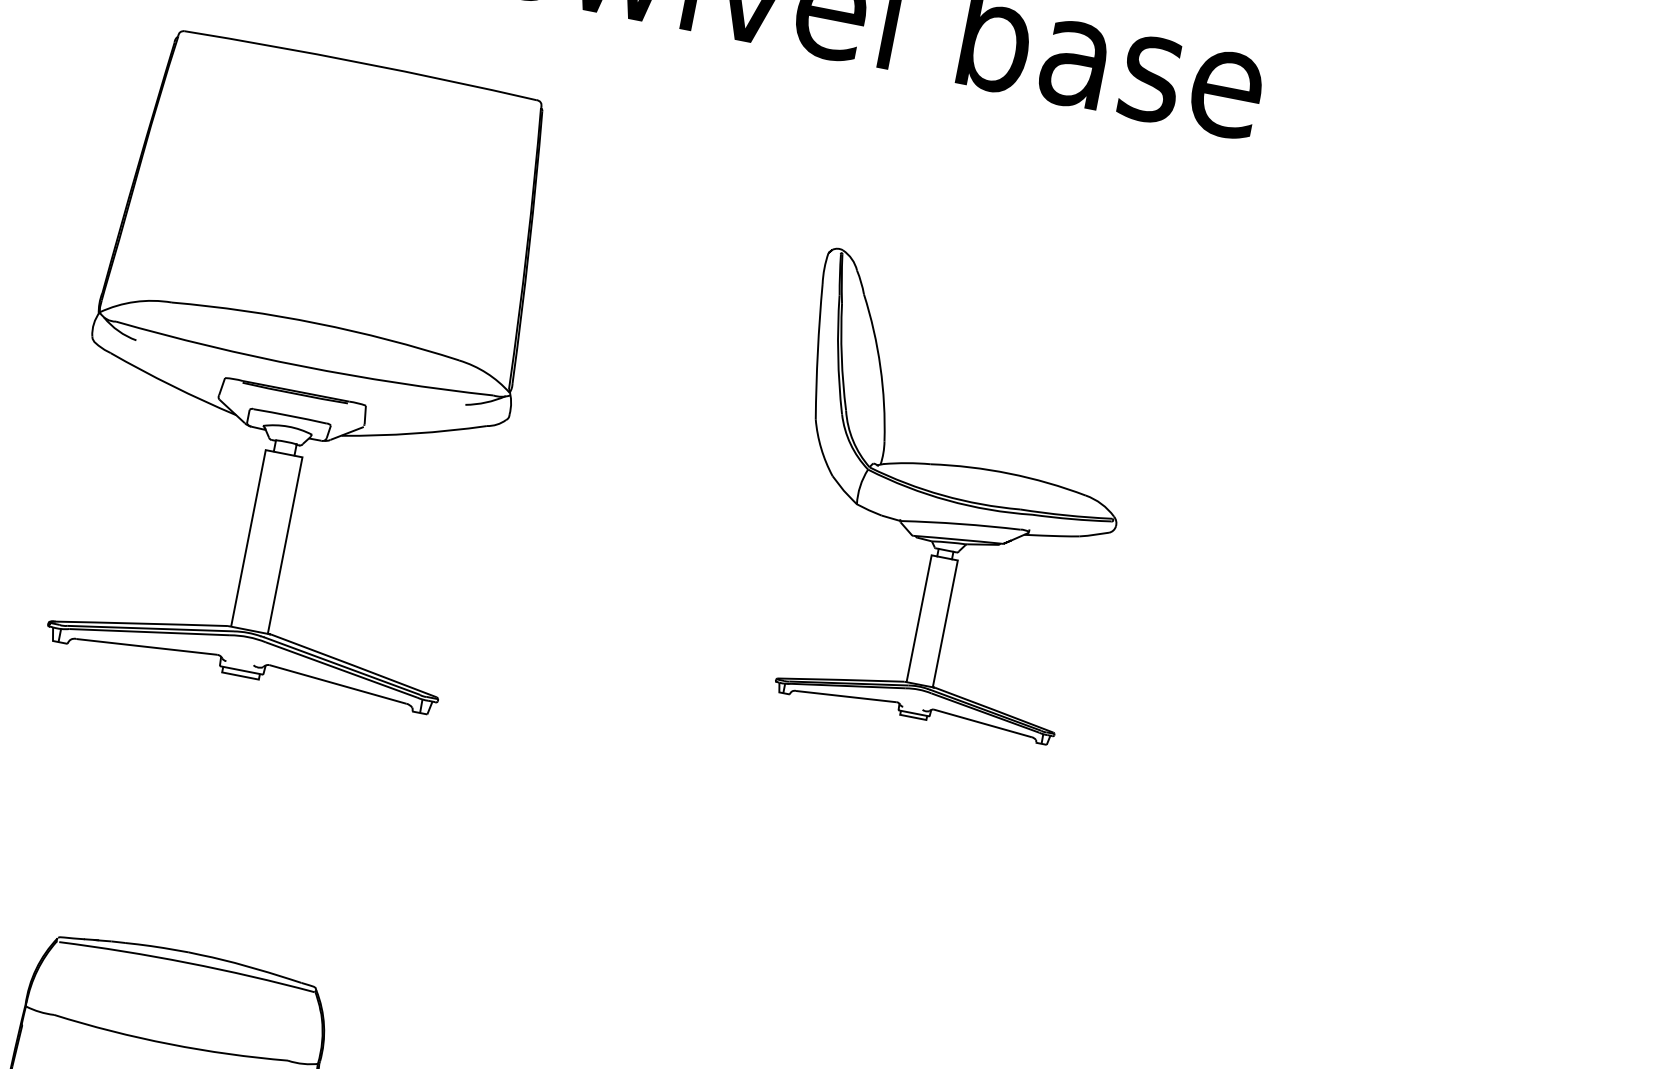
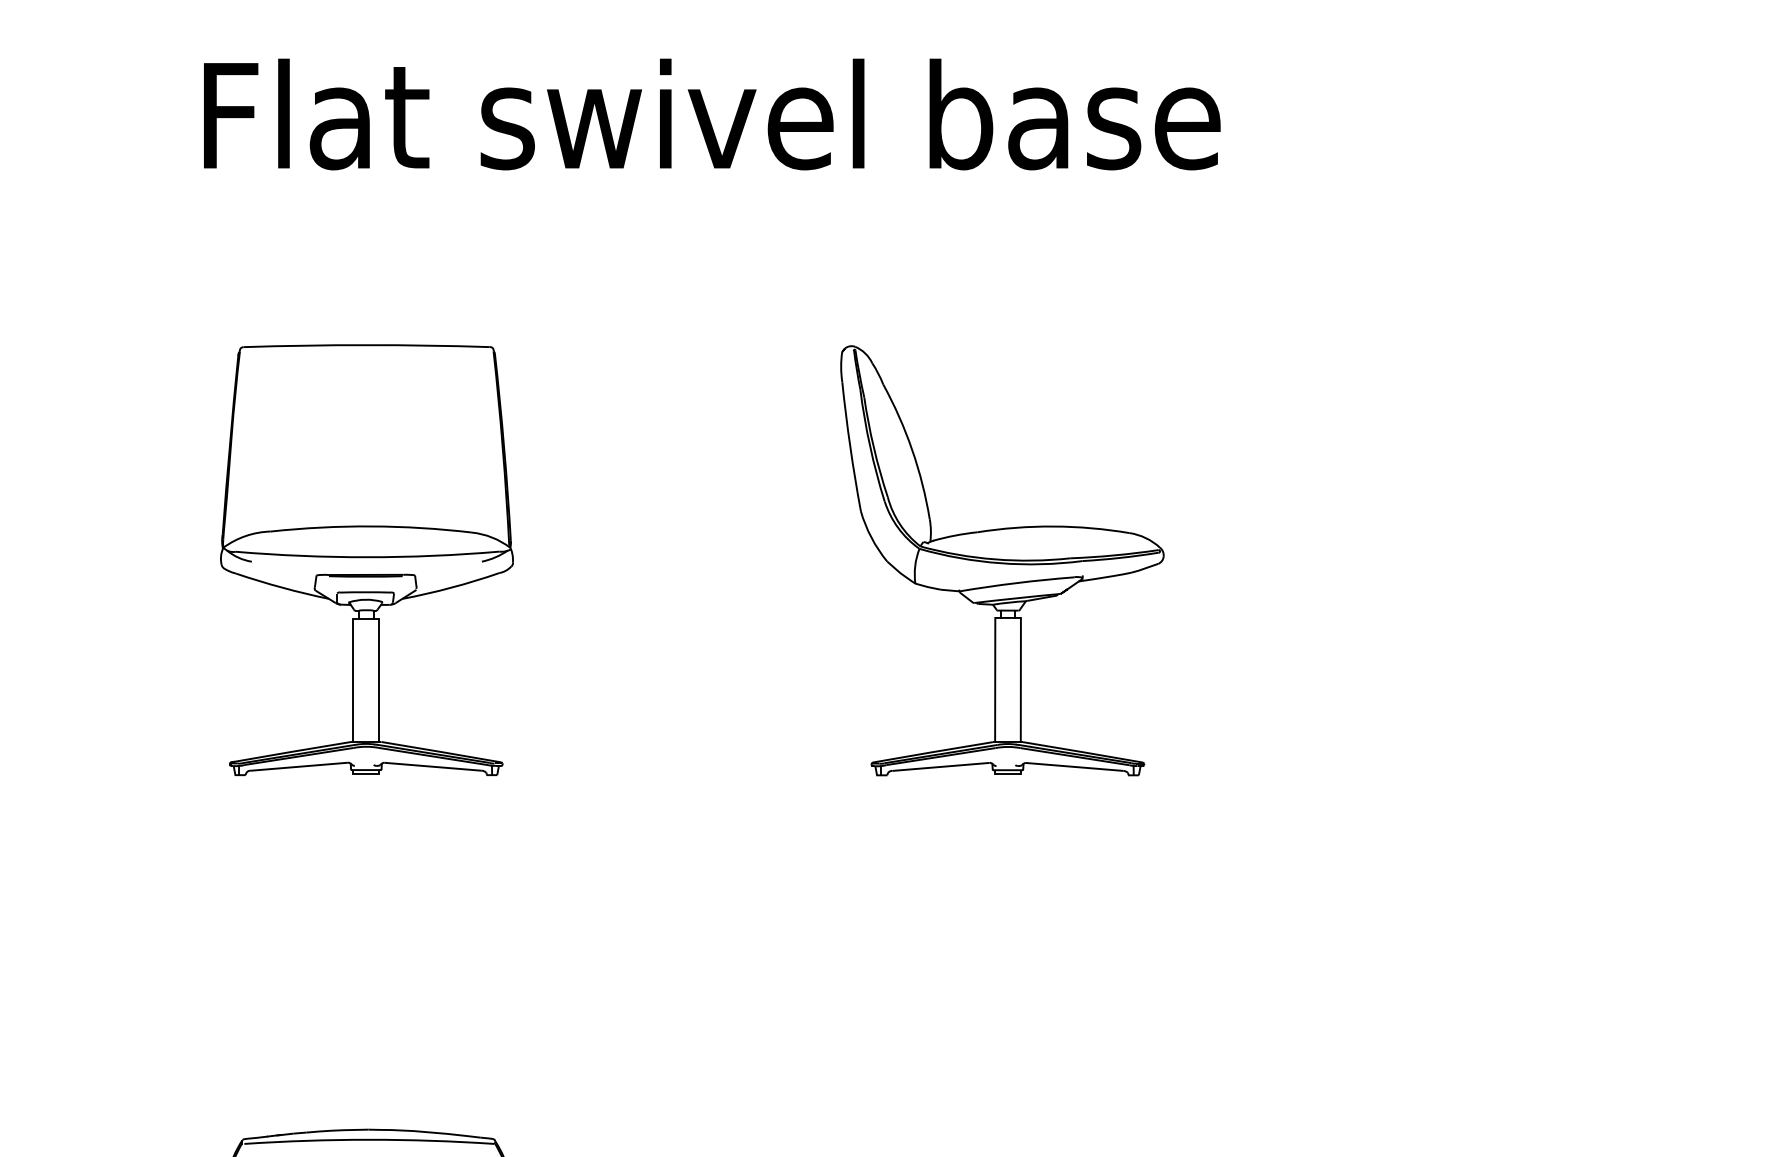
part: (301, 369) -> (366, 559), size x0.71

